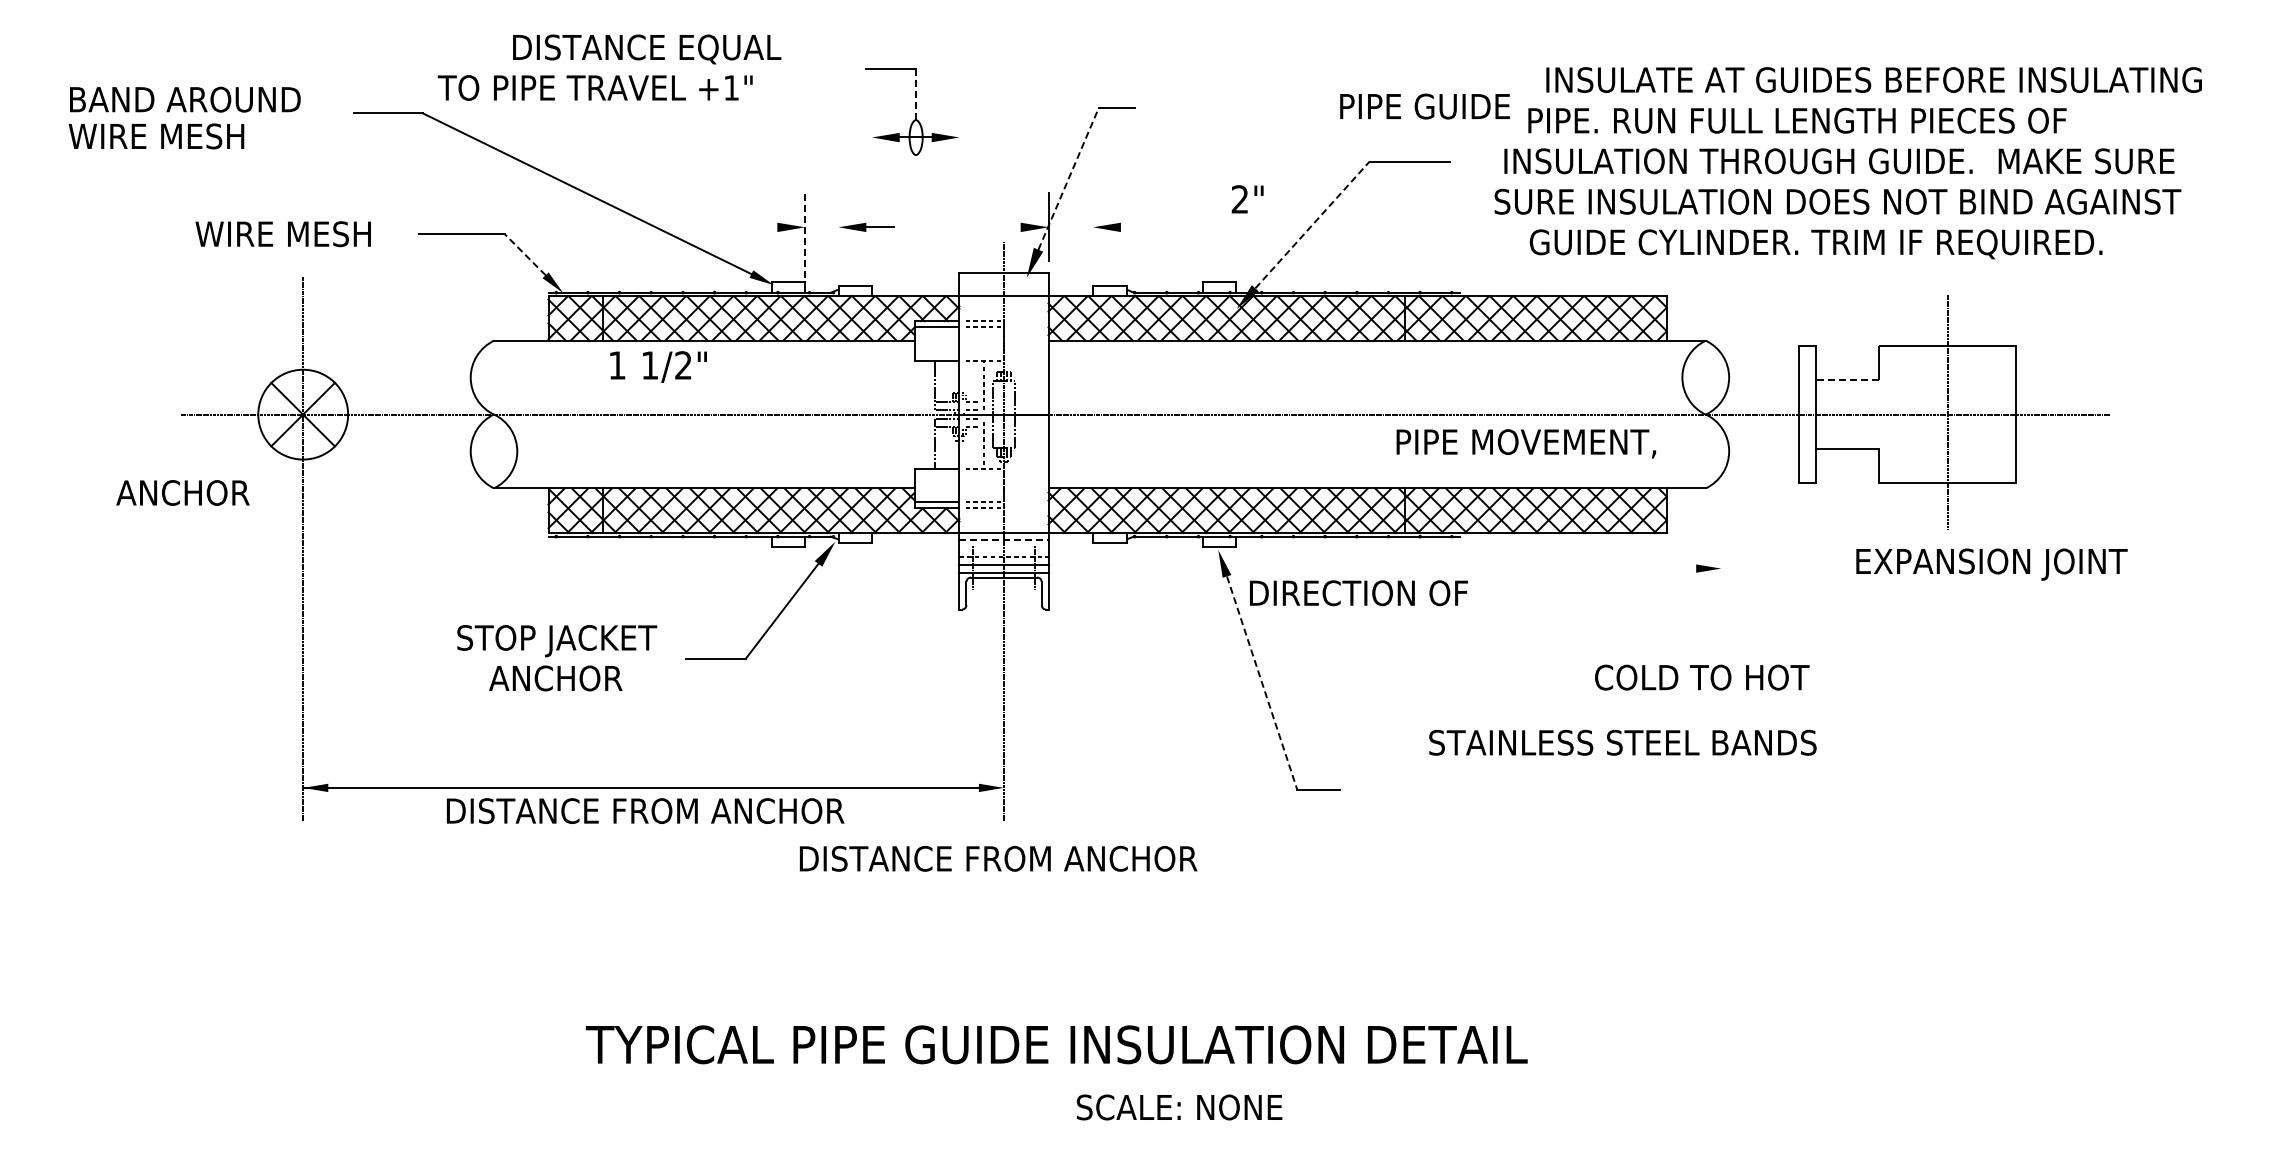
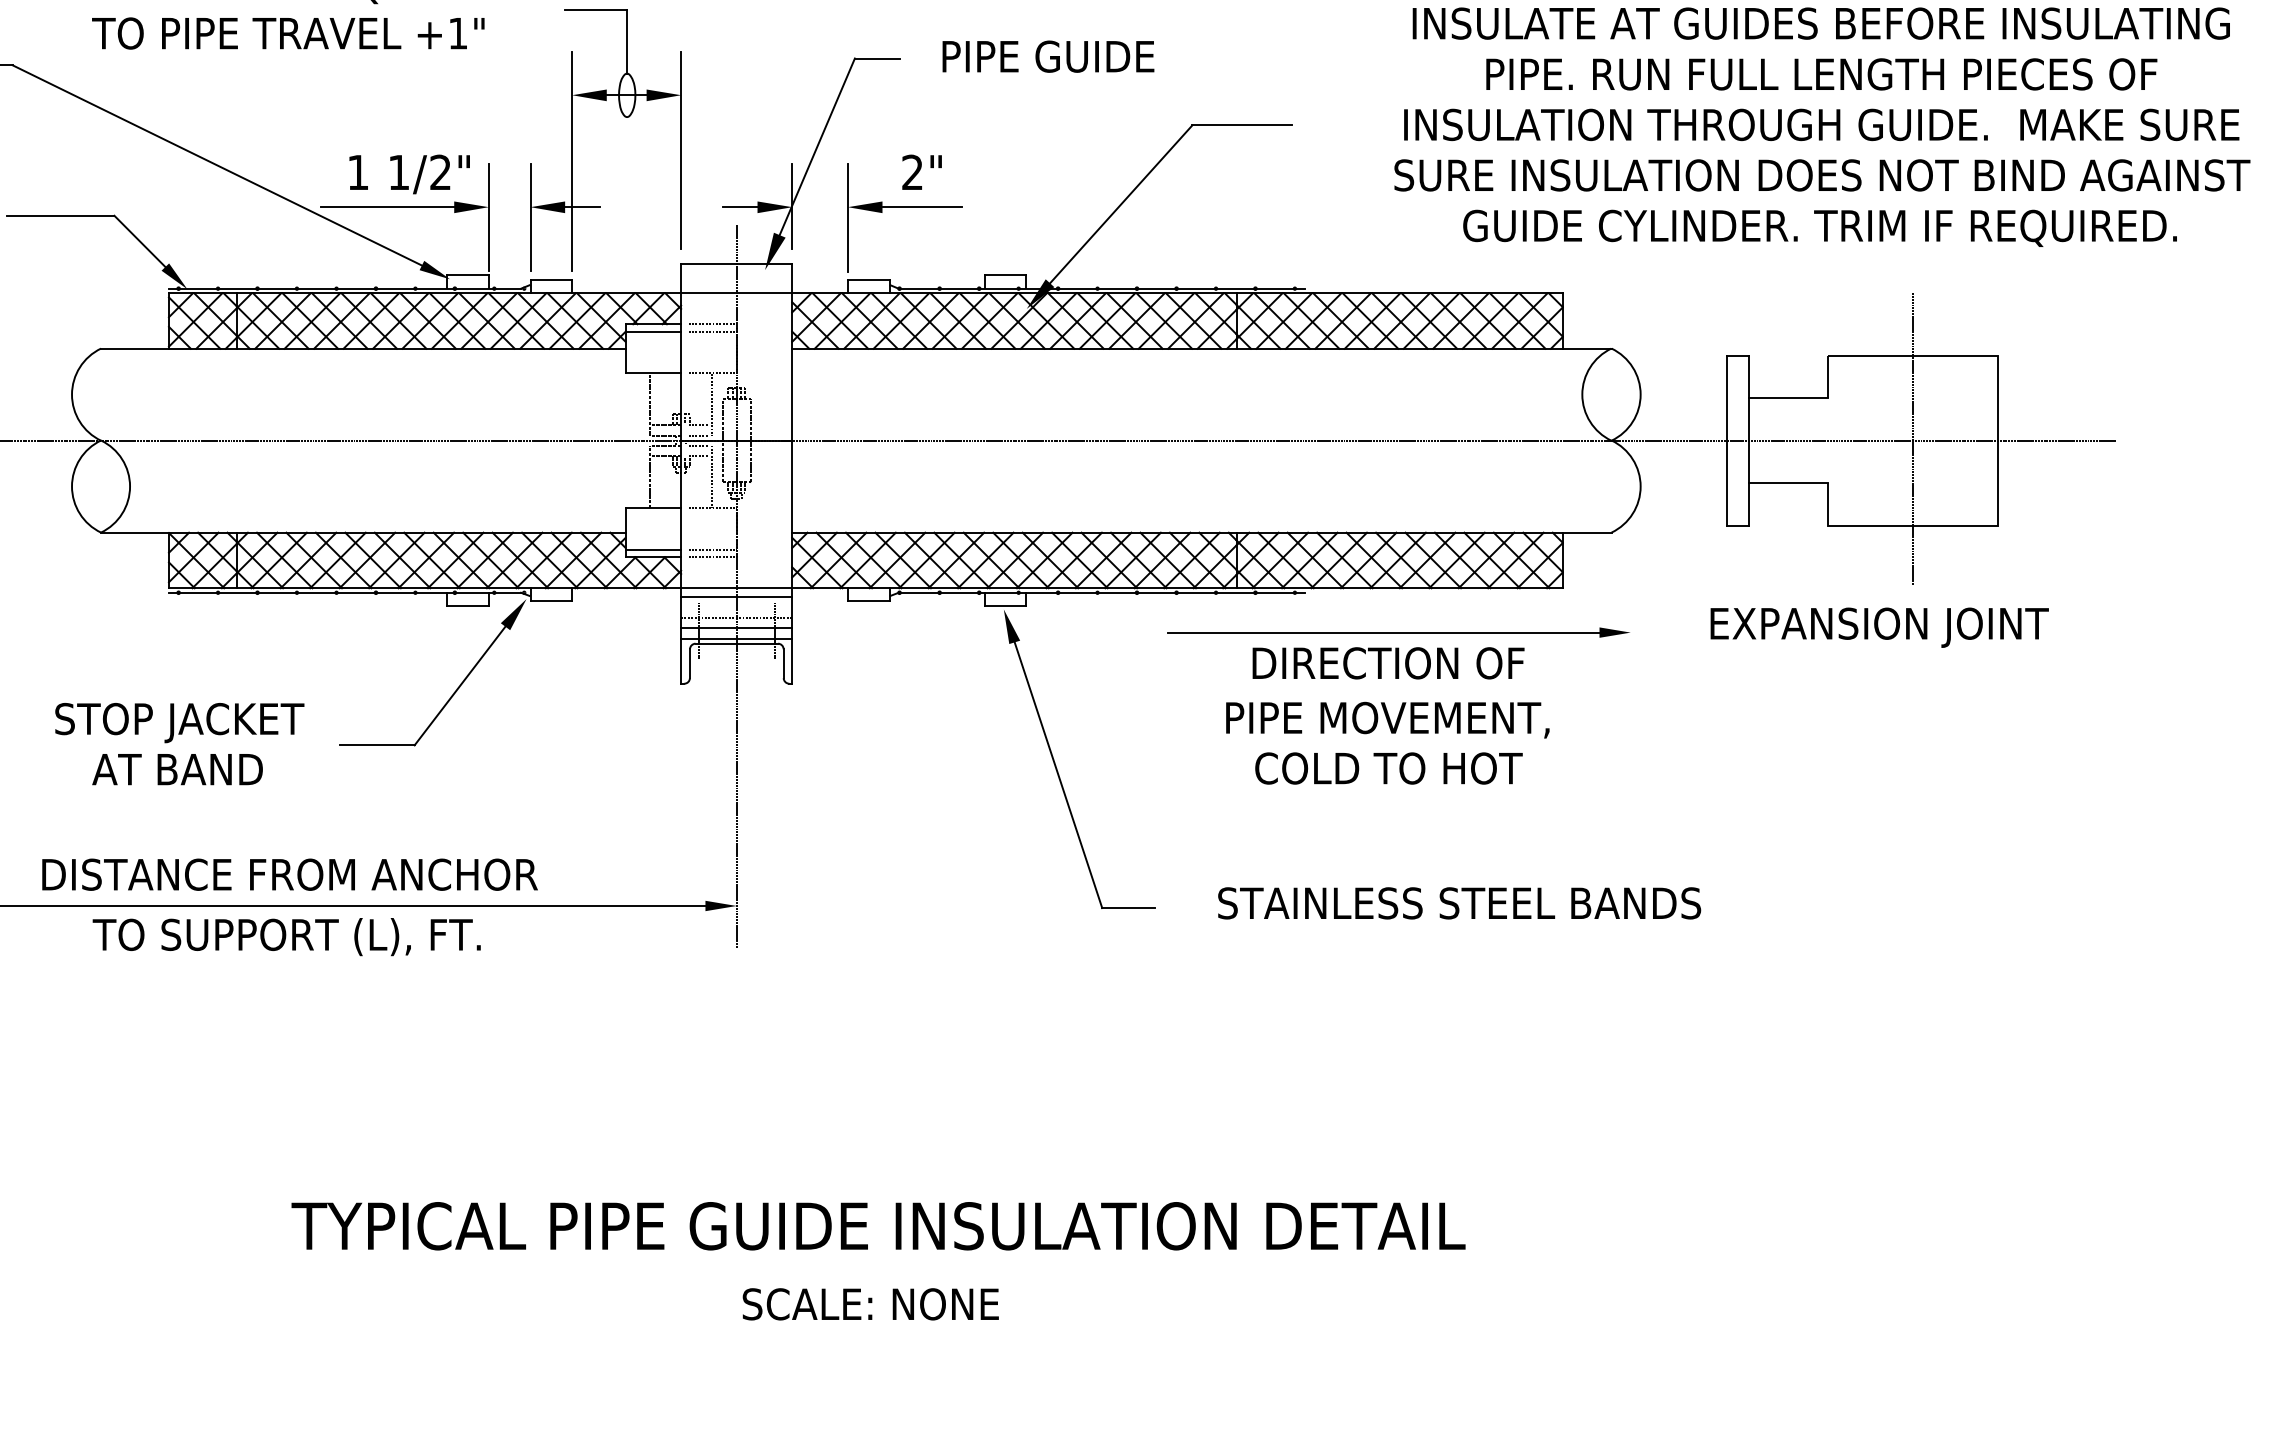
text: (594, 87) -> (287, 32), moved
line: (916, 94) -> (627, 41), dashed -> solid
text: (1424, 106) -> (1047, 56), moved
text: (1797, 120) -> (1821, 74), moved
text: (1839, 161) -> (1821, 125), moved
line: (1068, 178) -> (817, 146), dashed -> solid
line: (959, 181) -> (681, 150), added
line: (871, 190) -> (571, 161), added
text: (1247, 199) -> (921, 172), moved
text: (1837, 201) -> (1821, 175), moved
line: (1312, 224) -> (1121, 203), dashed -> solid
line: (723, 227) -> (387, 207), added
line: (1006, 227) -> (739, 207), added
line: (1152, 227) -> (921, 207), added
line: (805, 235) -> (489, 217), dashed -> solid
line: (838, 235) -> (530, 217), added
line: (1093, 235) -> (848, 217), added
text: (1815, 244) -> (1819, 228), moved
line: (524, 254) -> (139, 241), dashed -> solid
text: (658, 366) -> (409, 173), moved
line: (1847, 380) -> (1788, 398), dashed -> solid
text: (1526, 443) -> (1388, 719), moved
line: (1004, 539) -> (737, 596), dashed -> solid
text: (1991, 564) -> (1879, 627), moved
line: (1522, 568) -> (1383, 632), added
text: (1358, 593) -> (1388, 663), moved
text: (1702, 677) -> (1389, 768), moved
text: (555, 678) -> (177, 769), ANCHOR -> AT BAND
line: (1262, 683) -> (1058, 775), dashed -> solid
text: (1622, 742) -> (1459, 902), moved
text: (645, 812) -> (289, 936), DISTANCE FROM ANCHOR -> TO SUPPORT (L), FT.
text: (998, 858) -> (289, 874), moved
text: (1056, 1044) -> (878, 1225), moved
text: (1179, 1107) -> (870, 1304), moved

